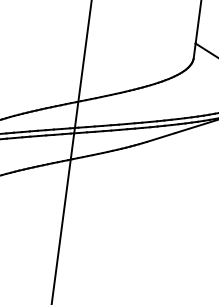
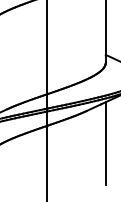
line: (173, 205) -> (105, 143), added

